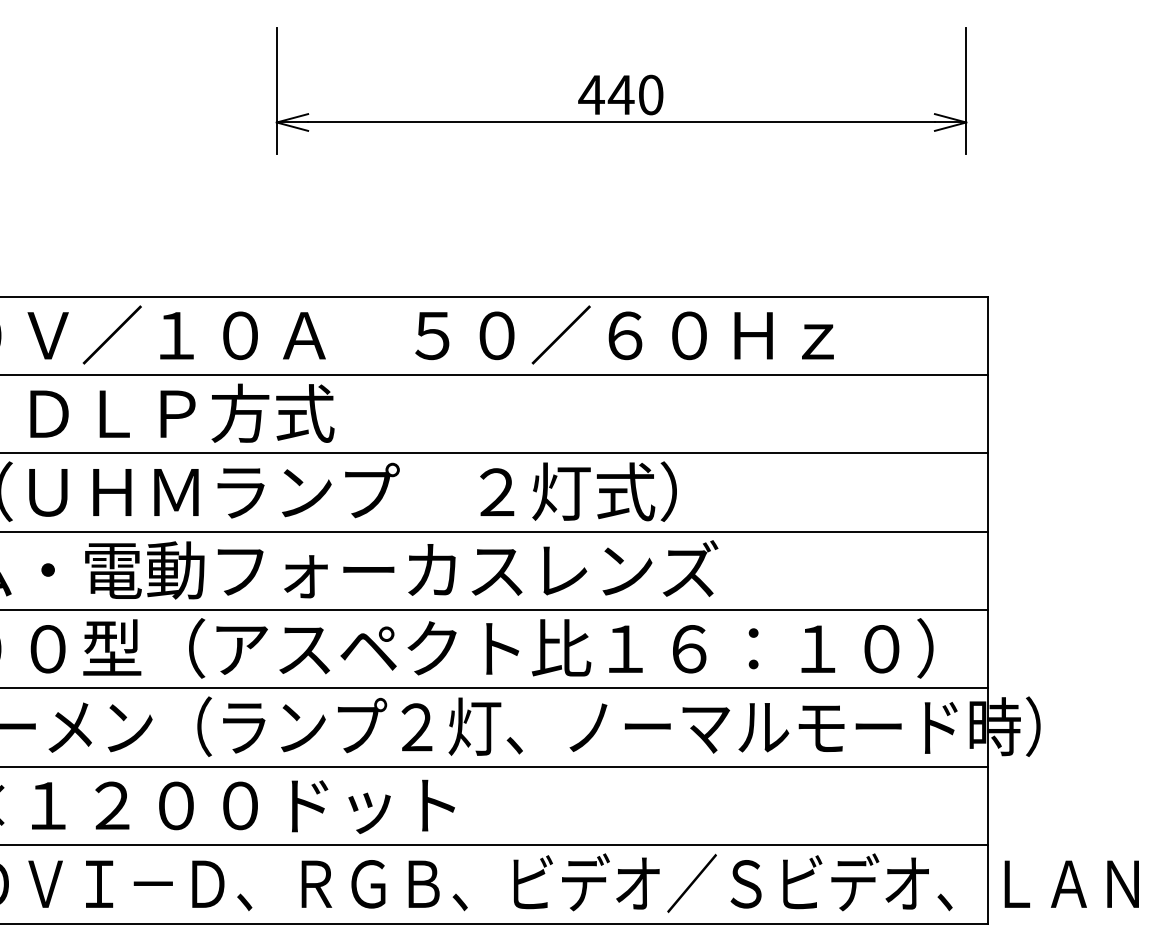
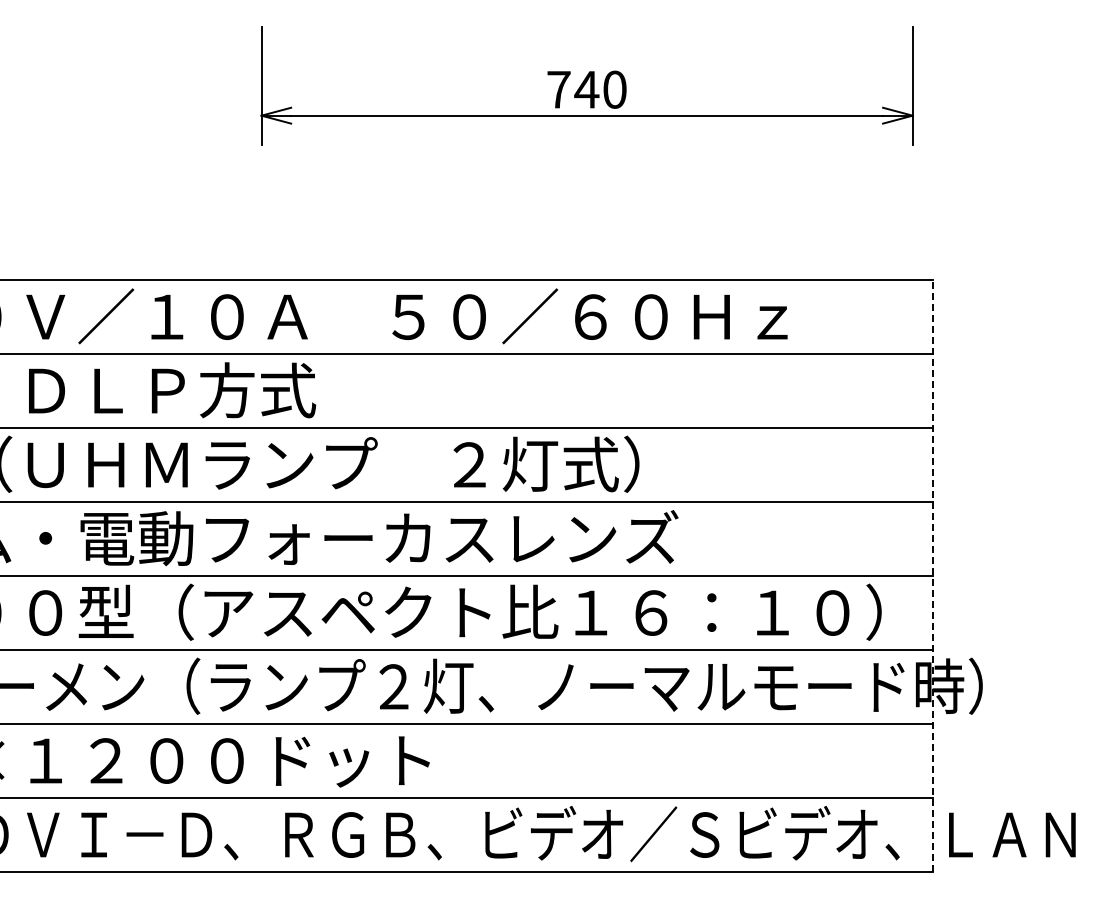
text: (591, 94) -> (558, 89), 440 -> 740
line: (988, 610) -> (933, 576), solid -> dashed

